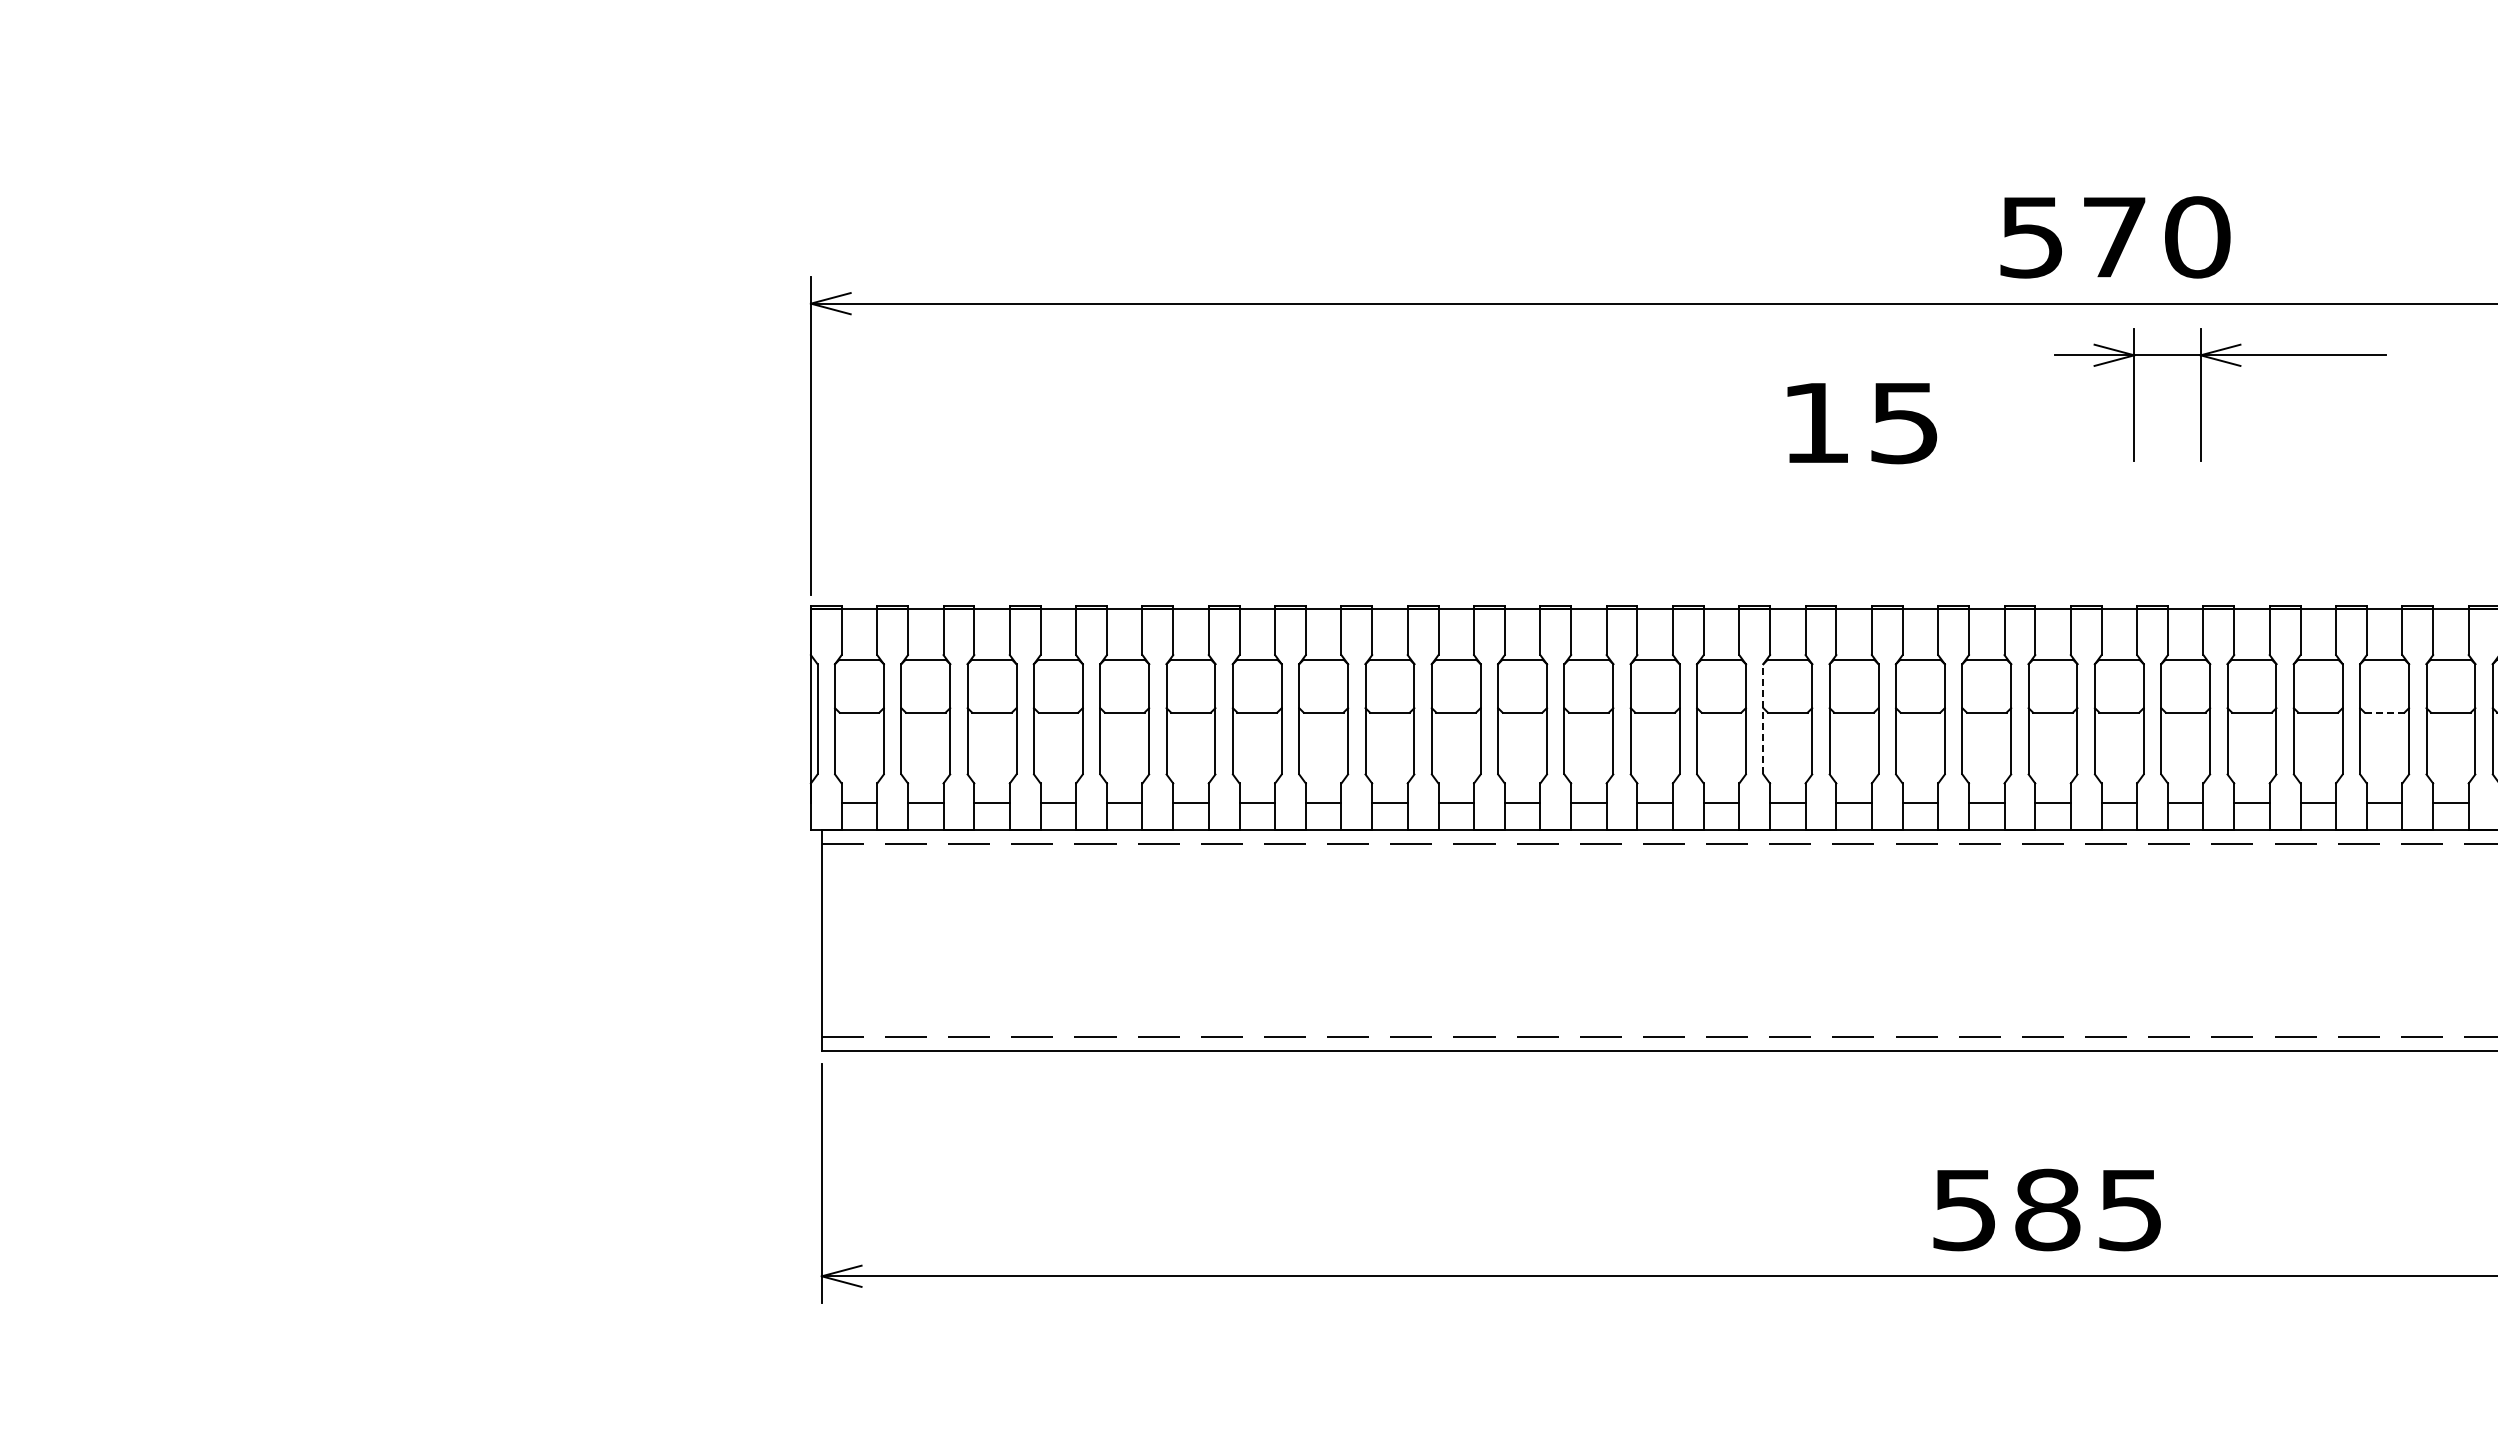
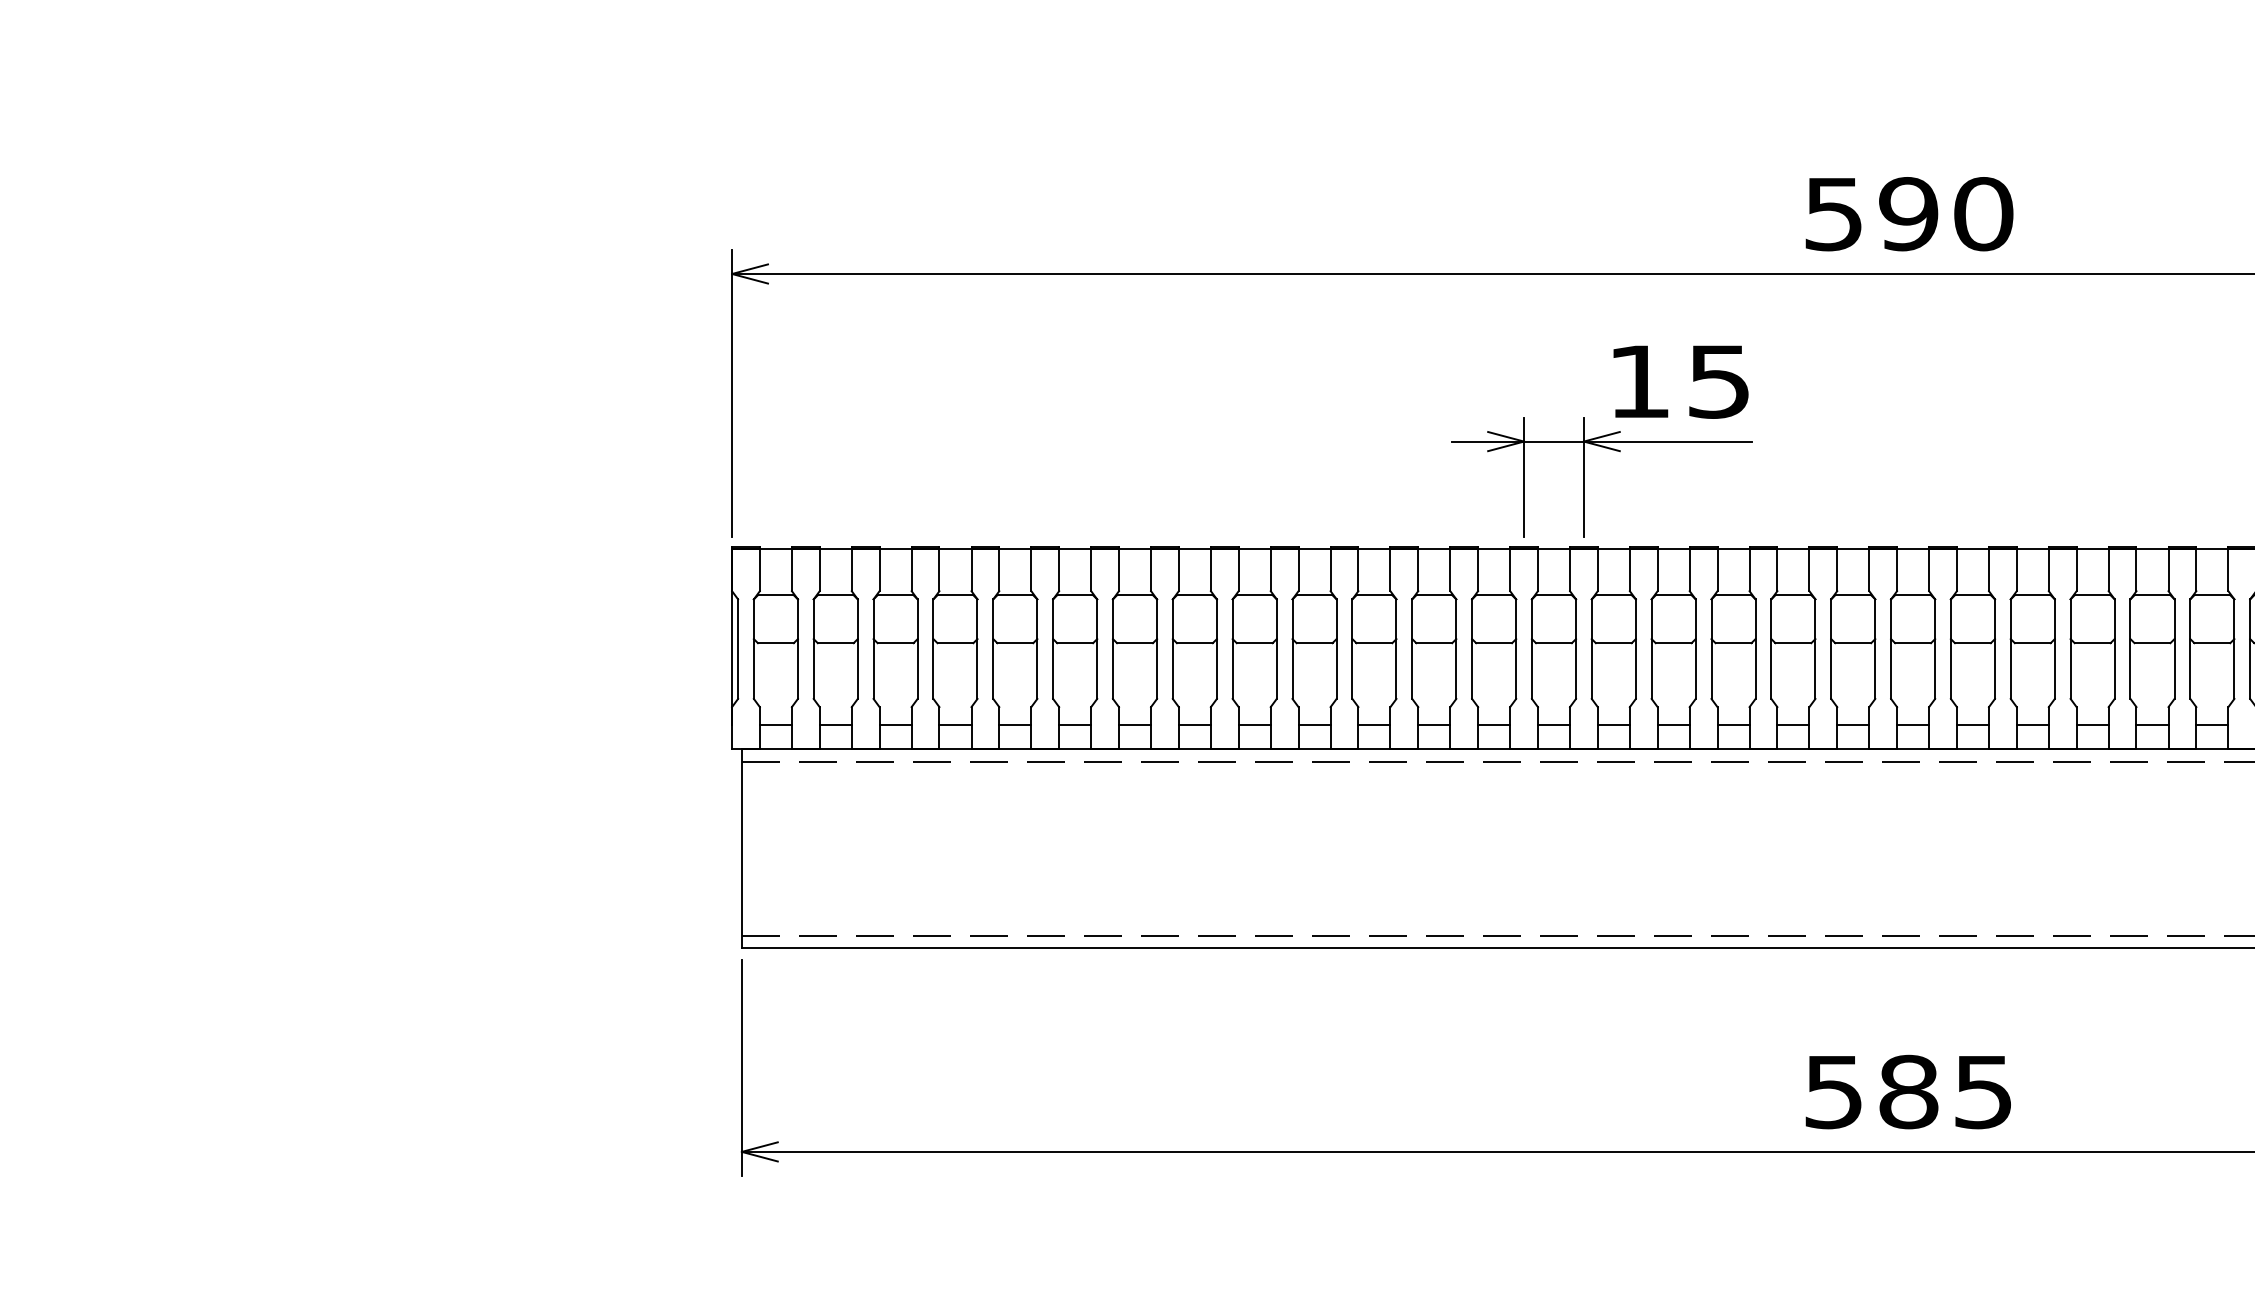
text: (2114, 237) -> (1908, 214), 570 -> 590
part: (2201, 394) -> (1584, 476), moved
line: (2384, 712) -> (2152, 643), dashed -> solid
line: (1763, 718) -> (1591, 648), dashed -> solid
text: (2046, 1209) -> (1907, 1091), moved

